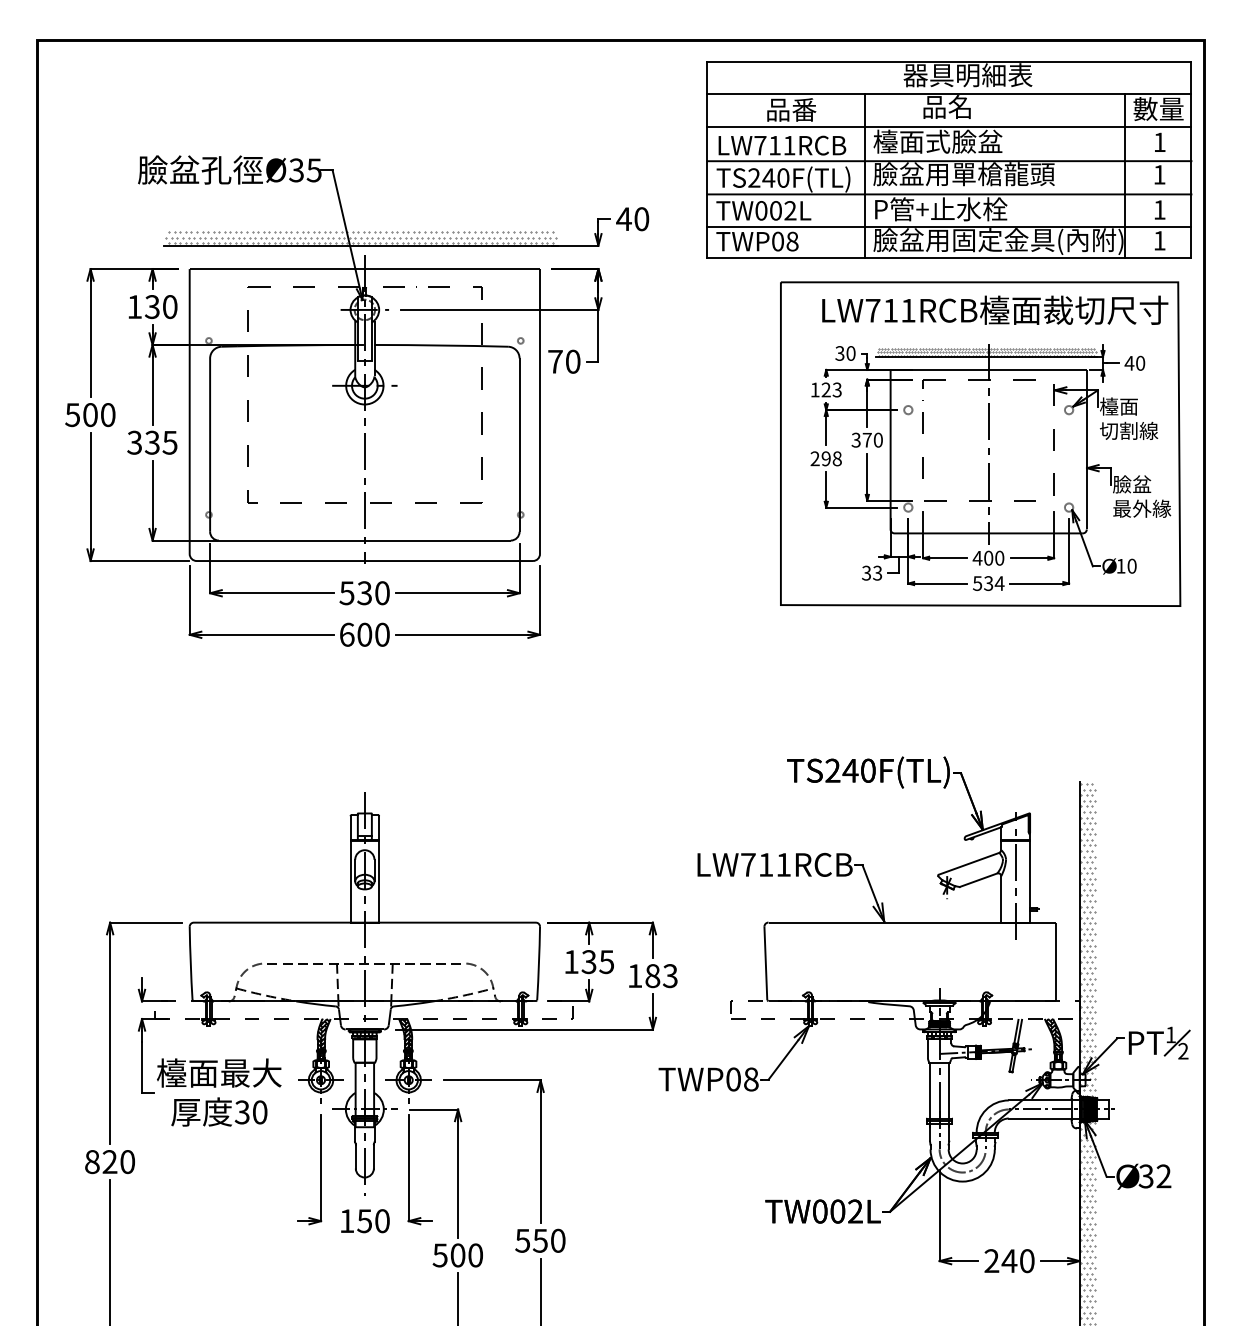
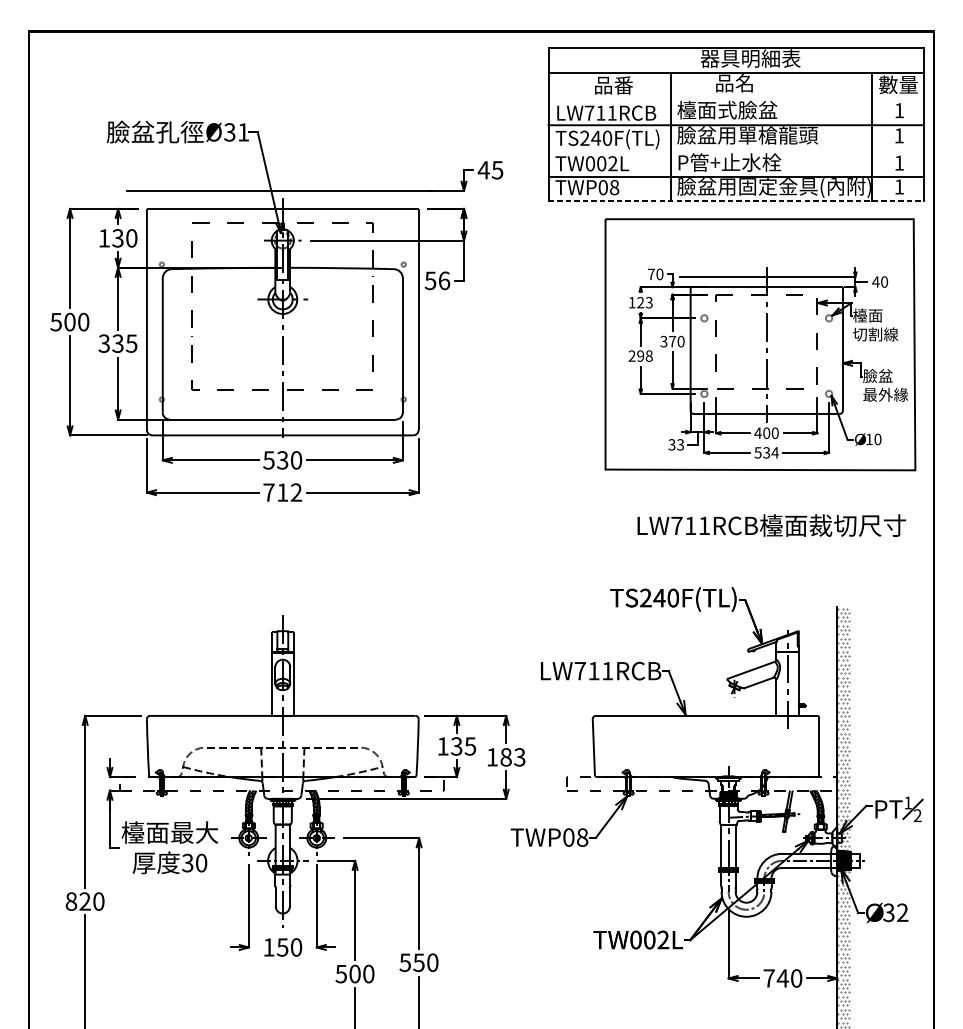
line: (949, 127) -> (736, 99), removed
text: (313, 170) -> (242, 132), 35 -> 31
line: (949, 194) -> (736, 151), removed
text: (641, 219) -> (497, 170), 40 -> 45
hatch: (360, 237) -> (279, 184), removed
line: (949, 258) -> (736, 200), solid -> dashed
text: (995, 309) -> (771, 524), moved
hatch: (986, 352) -> (765, 273), removed
text: (839, 353) -> (650, 274), 30 -> 70
text: (563, 361) -> (436, 280), 70 -> 56
text: (364, 634) -> (282, 492), 600 -> 712
text: (991, 1260) -> (768, 977), 240 -> 740

